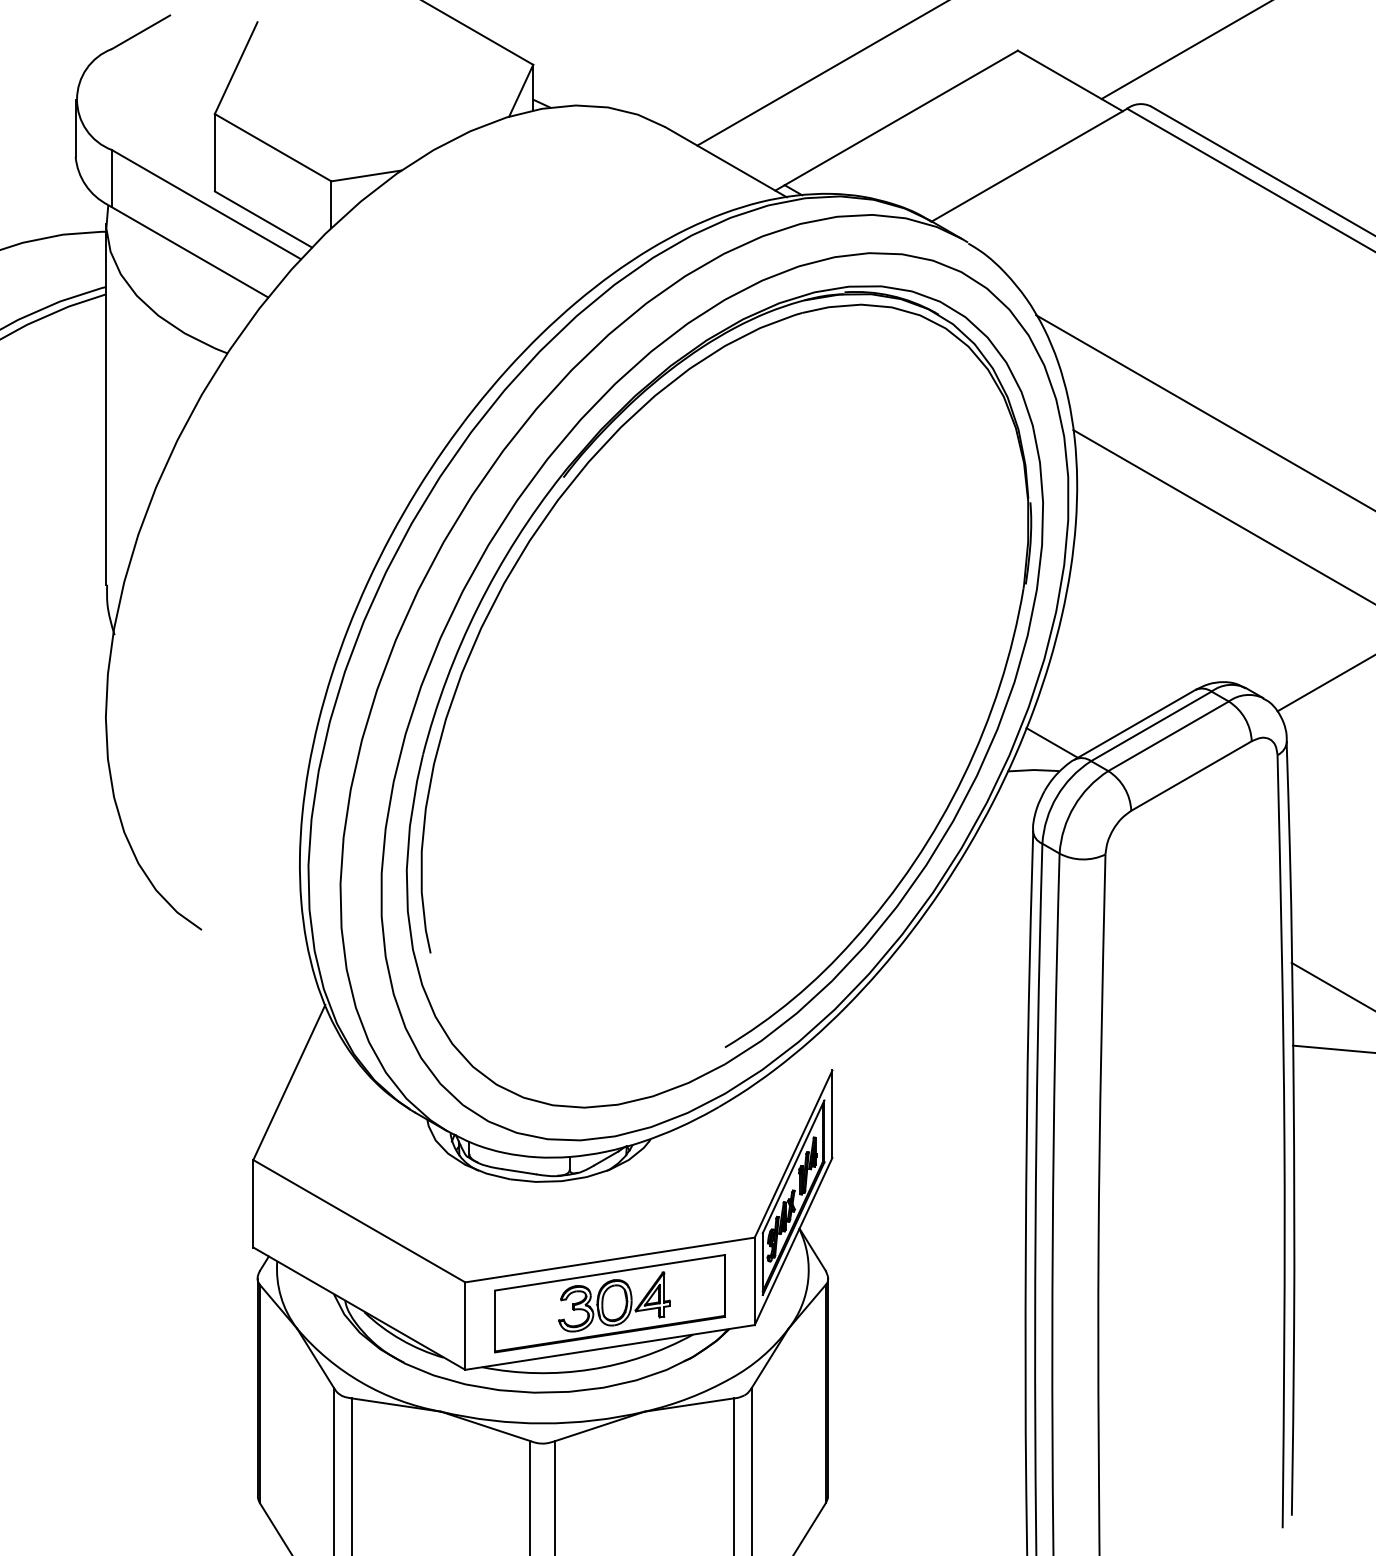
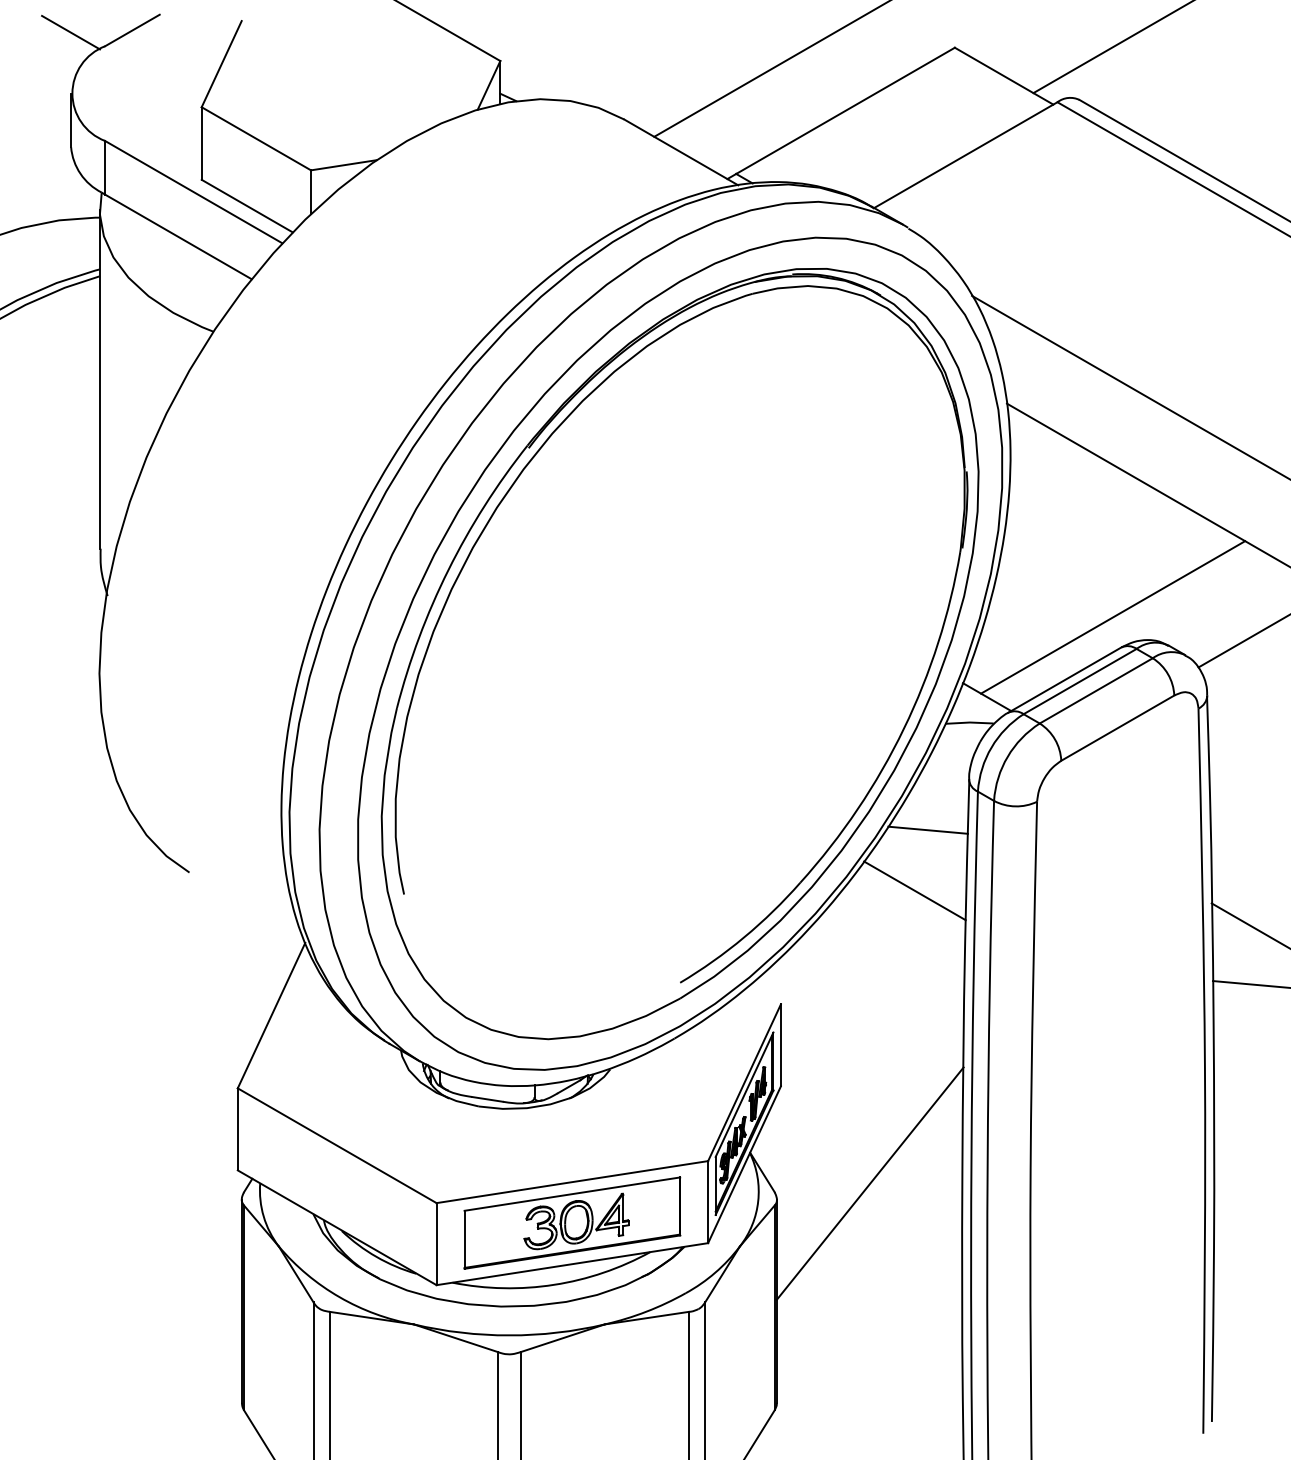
line: (75, 34) -> (70, 32), added
line: (1186, 657) -> (1113, 616), added
line: (988, 884) -> (927, 829), added
line: (975, 949) -> (915, 890), added
line: (927, 1261) -> (870, 1183), added

